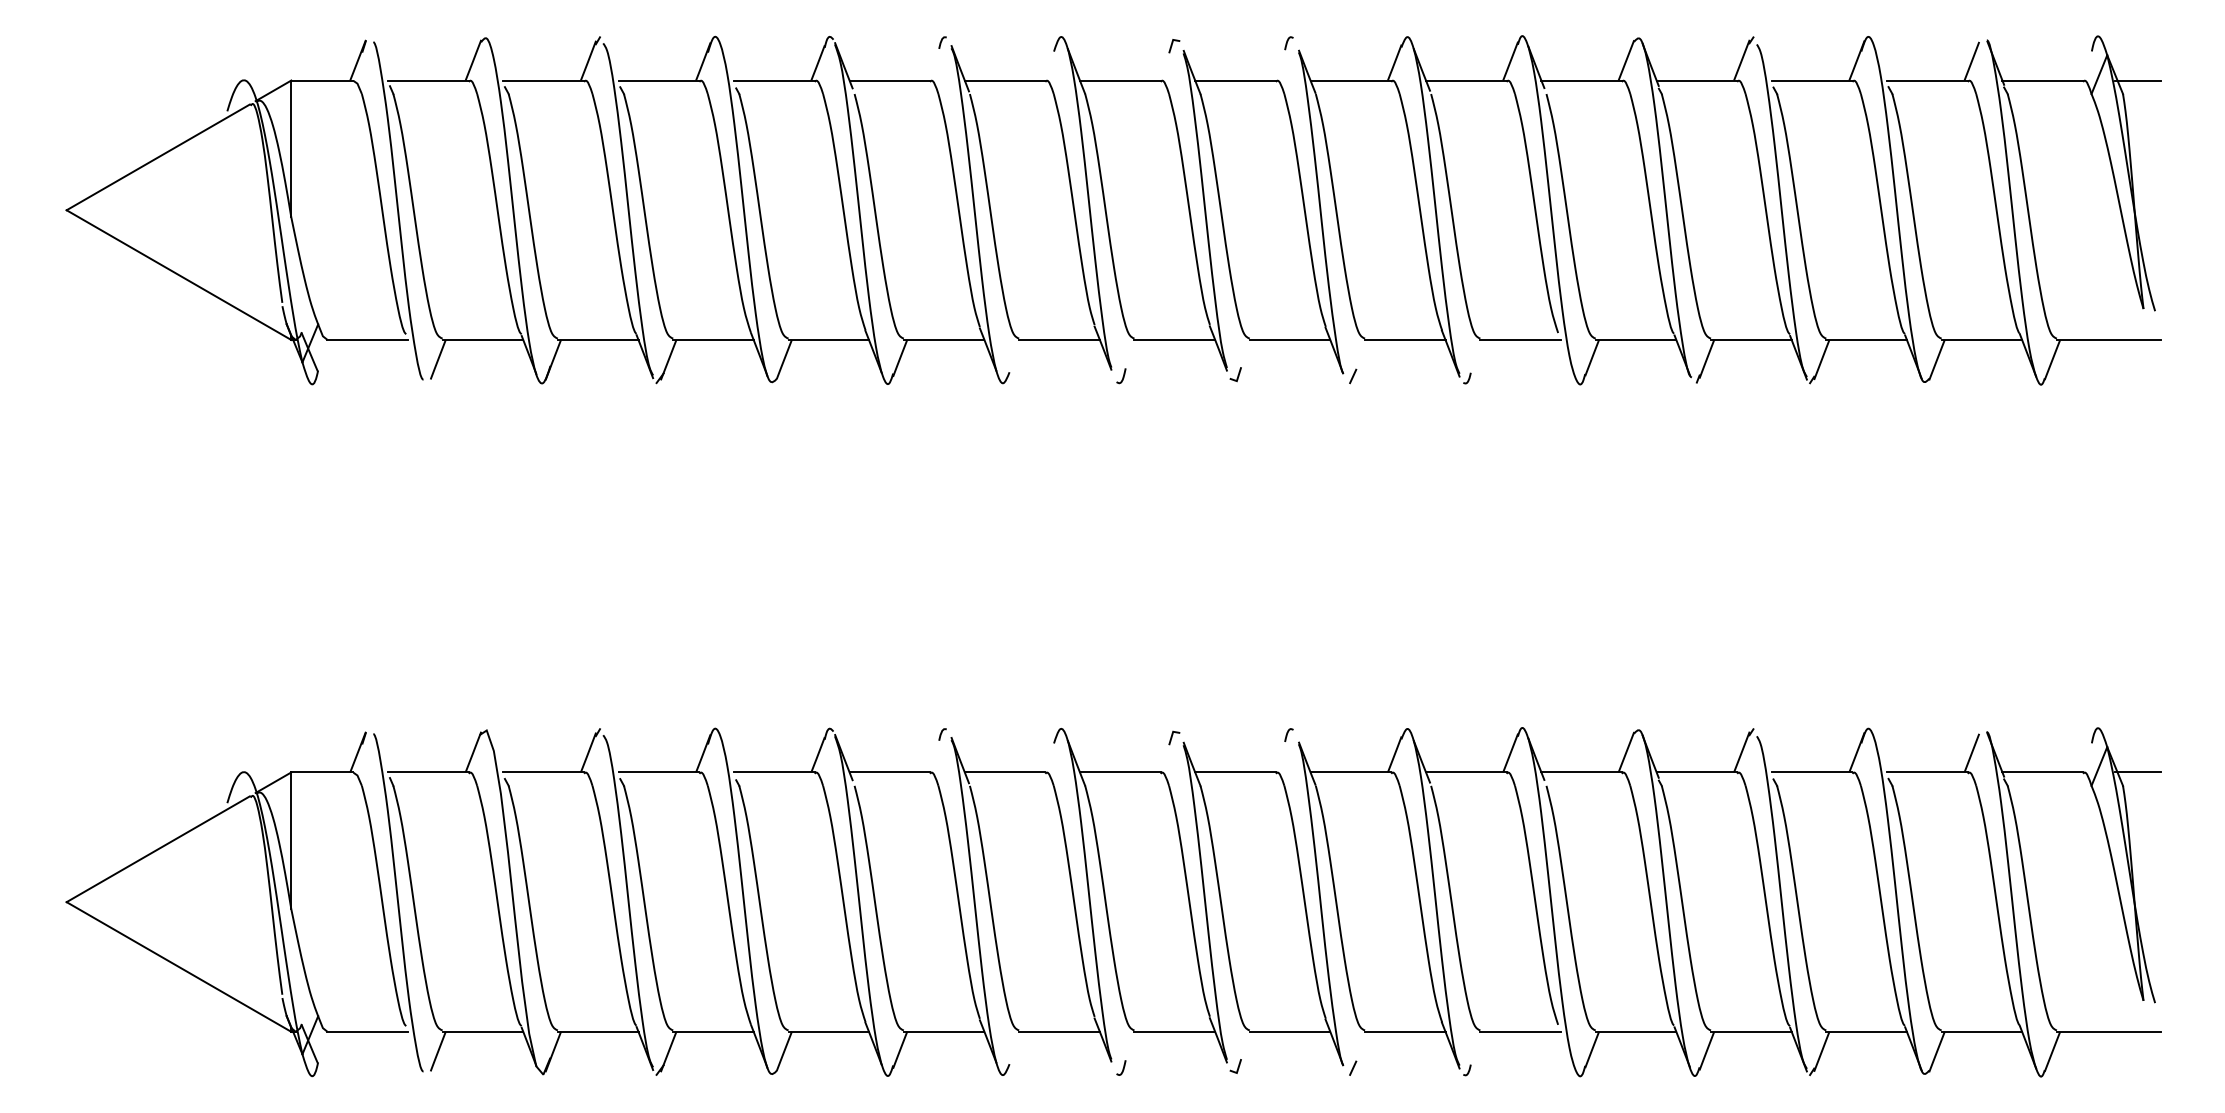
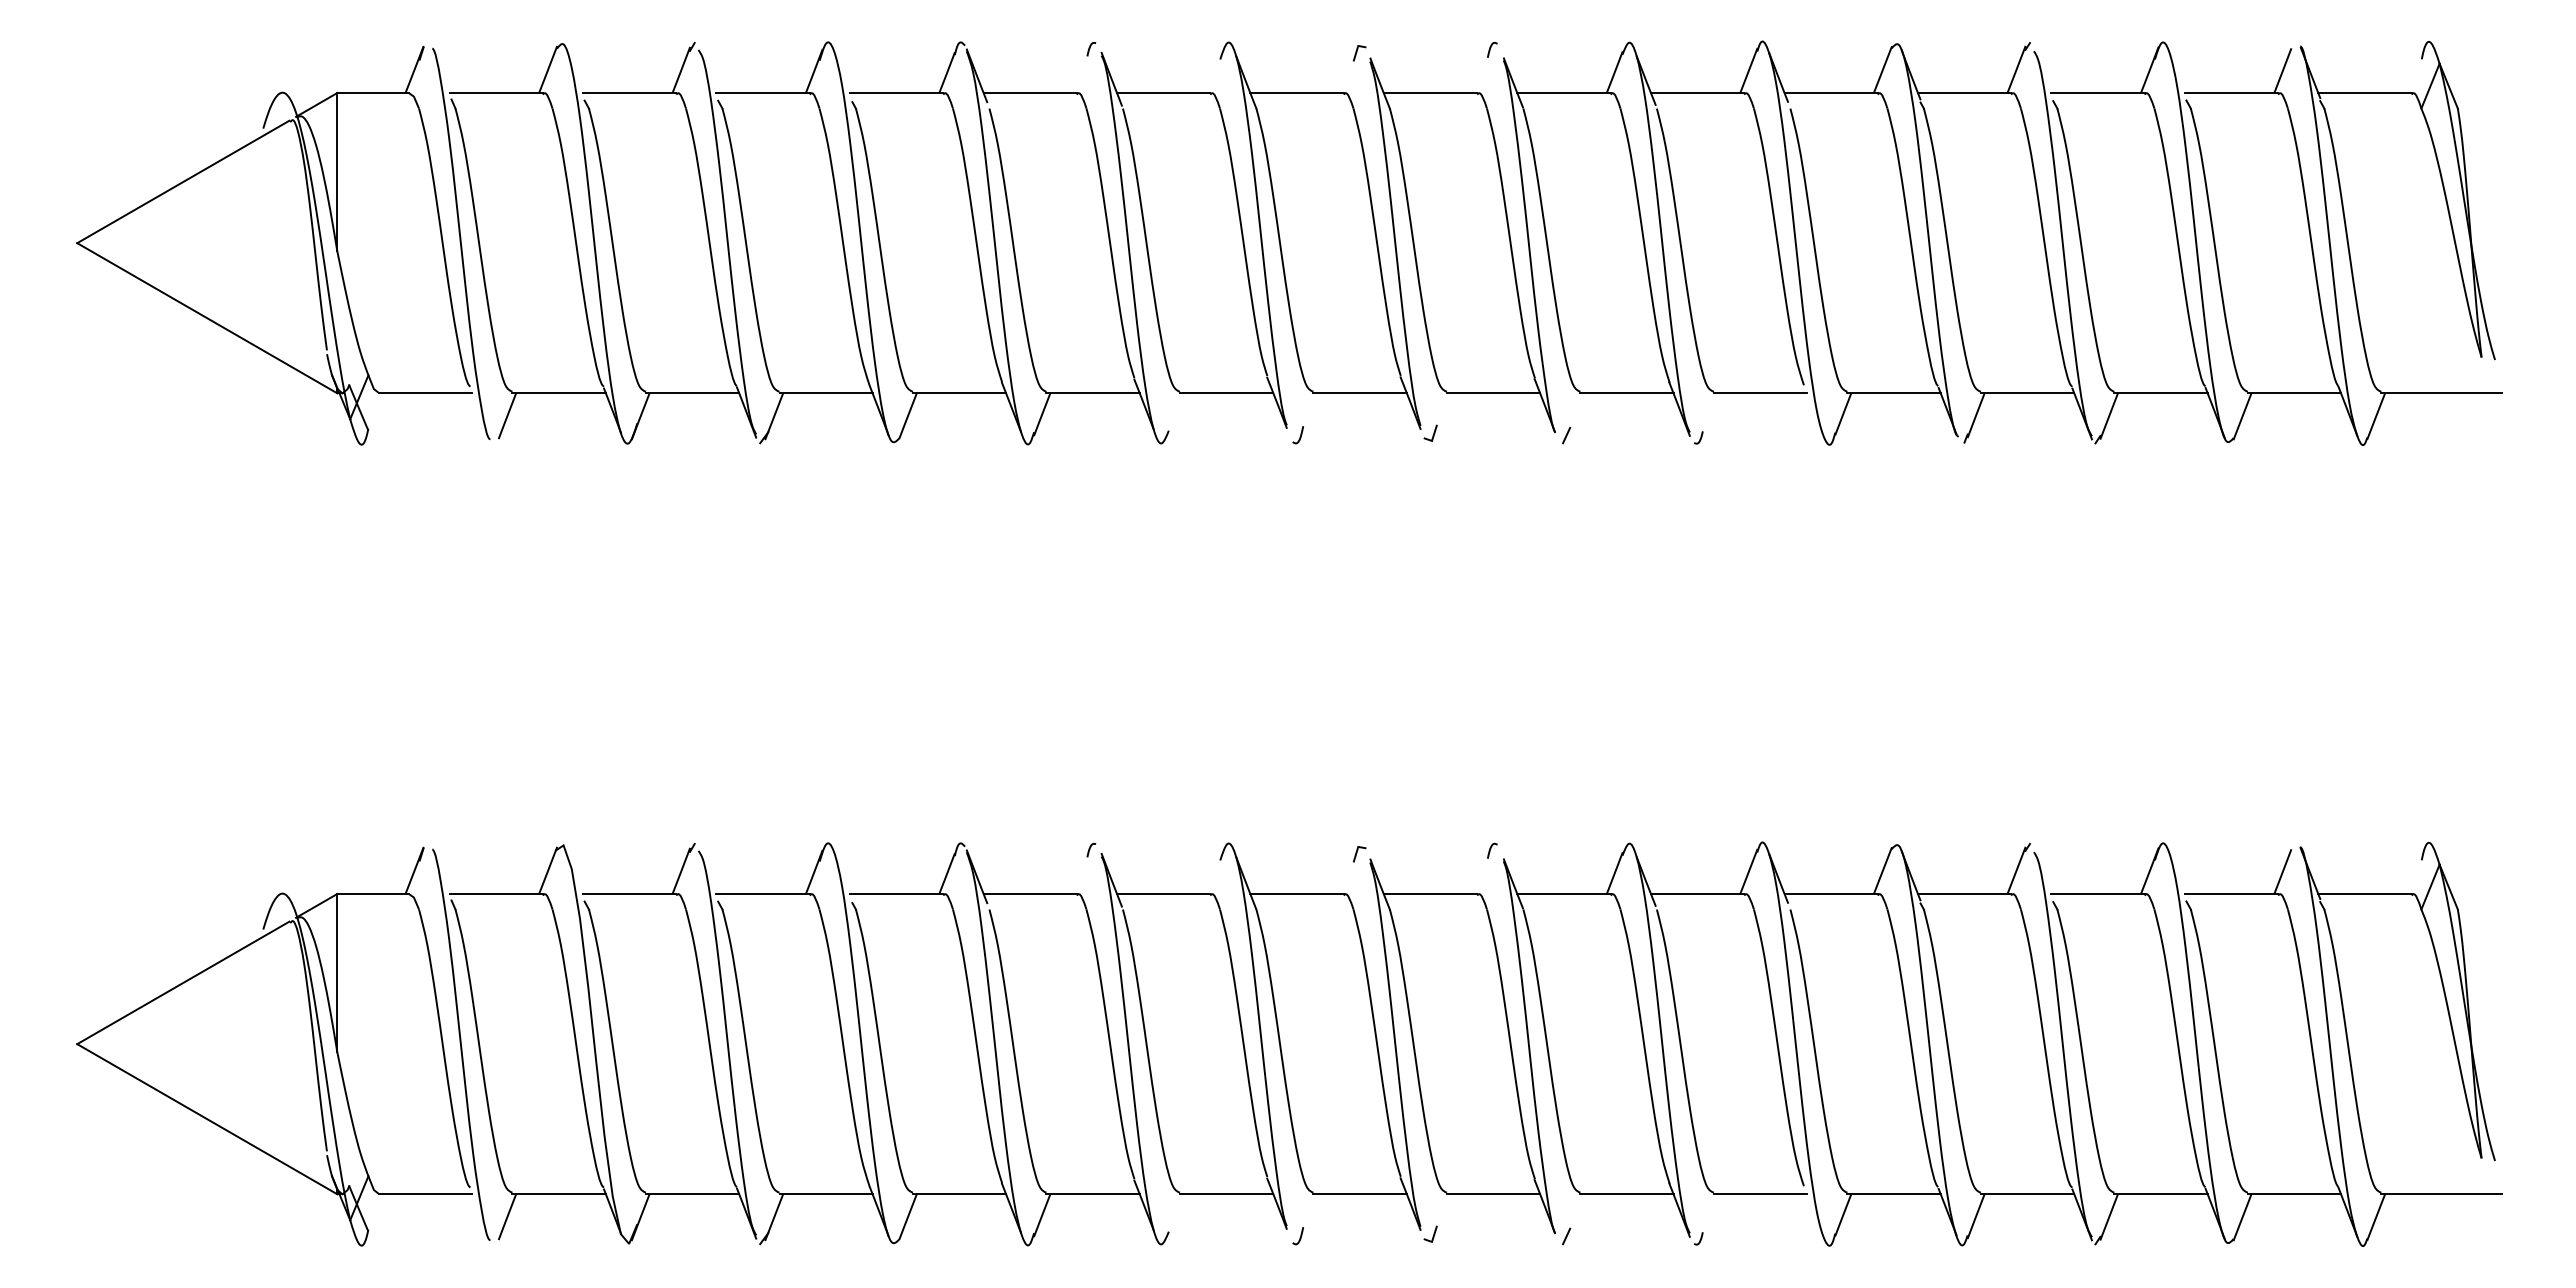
line: (2138, 80) -> (2475, 92), removed
line: (2138, 772) -> (2475, 893), removed

